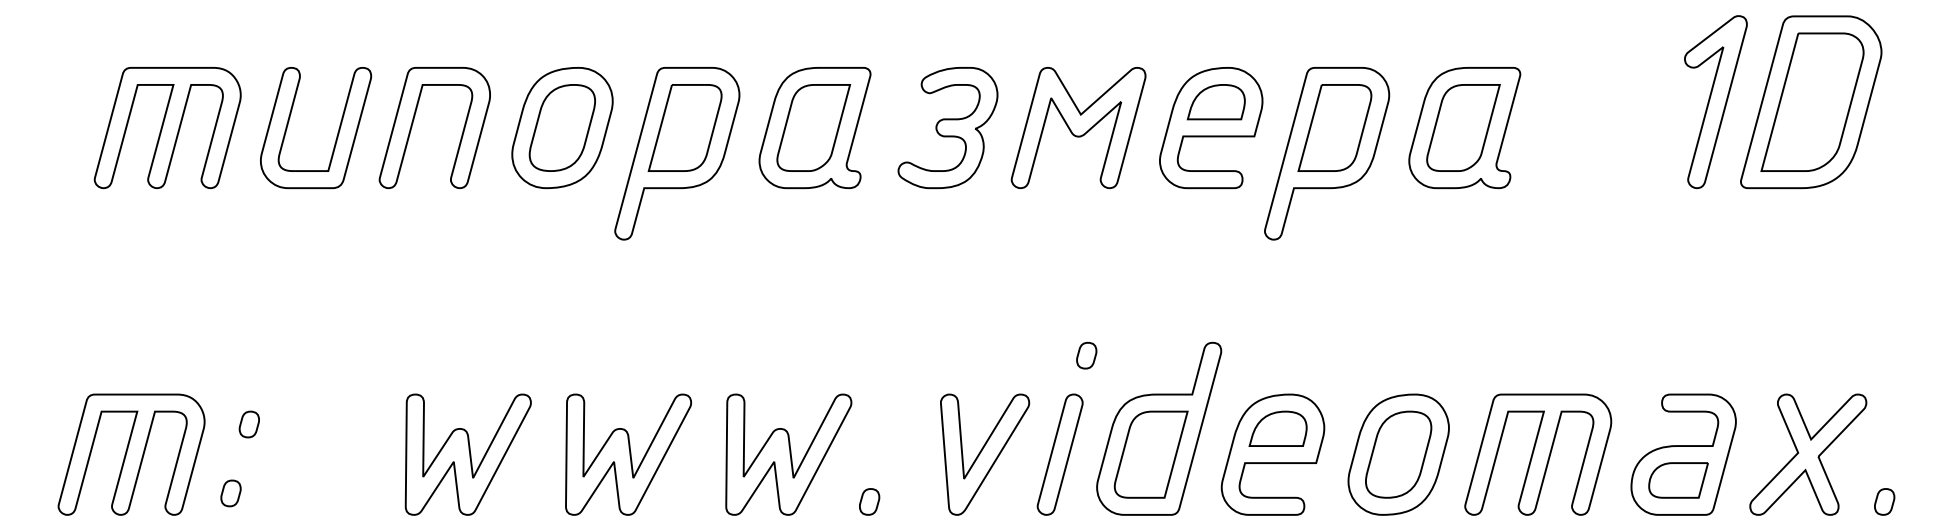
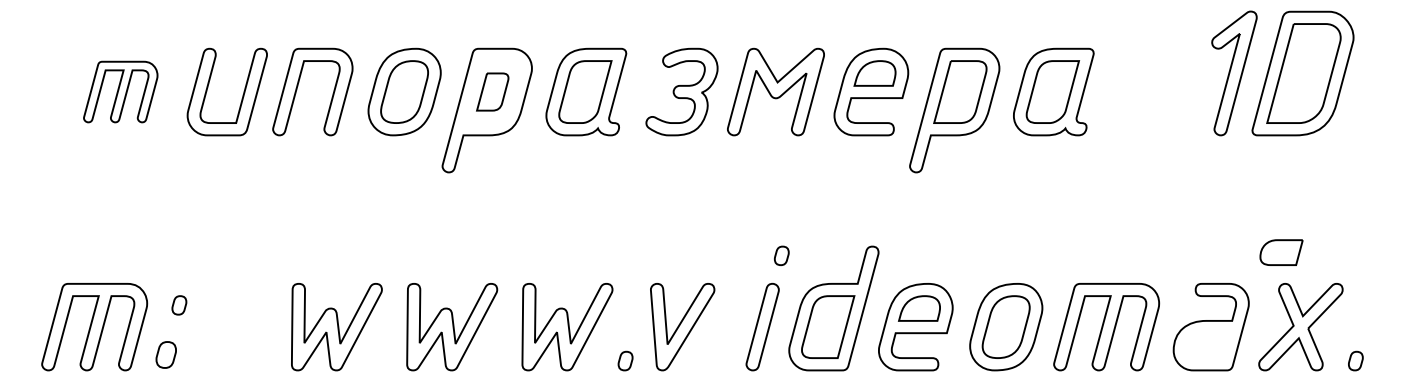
part: (167, 127) -> (120, 91), size x0.7
part: (684, 127) -> (492, 91), size x0.6
part: (984, 455) -> (682, 327), moved
part: (1678, 480) -> (1281, 252), moved
part: (230, 492) -> (165, 354), size x1.4

